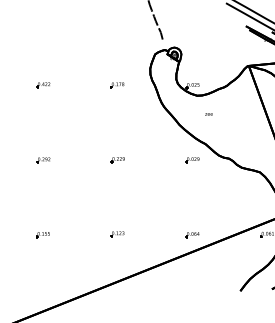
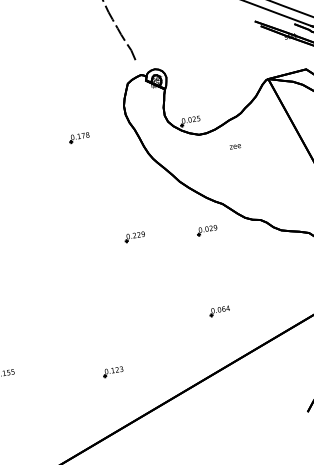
text: (208, 114) -> (234, 146), moved
part: (117, 160) -> (134, 237), moved
part: (117, 234) -> (113, 372), moved
part: (192, 235) -> (219, 311), moved

